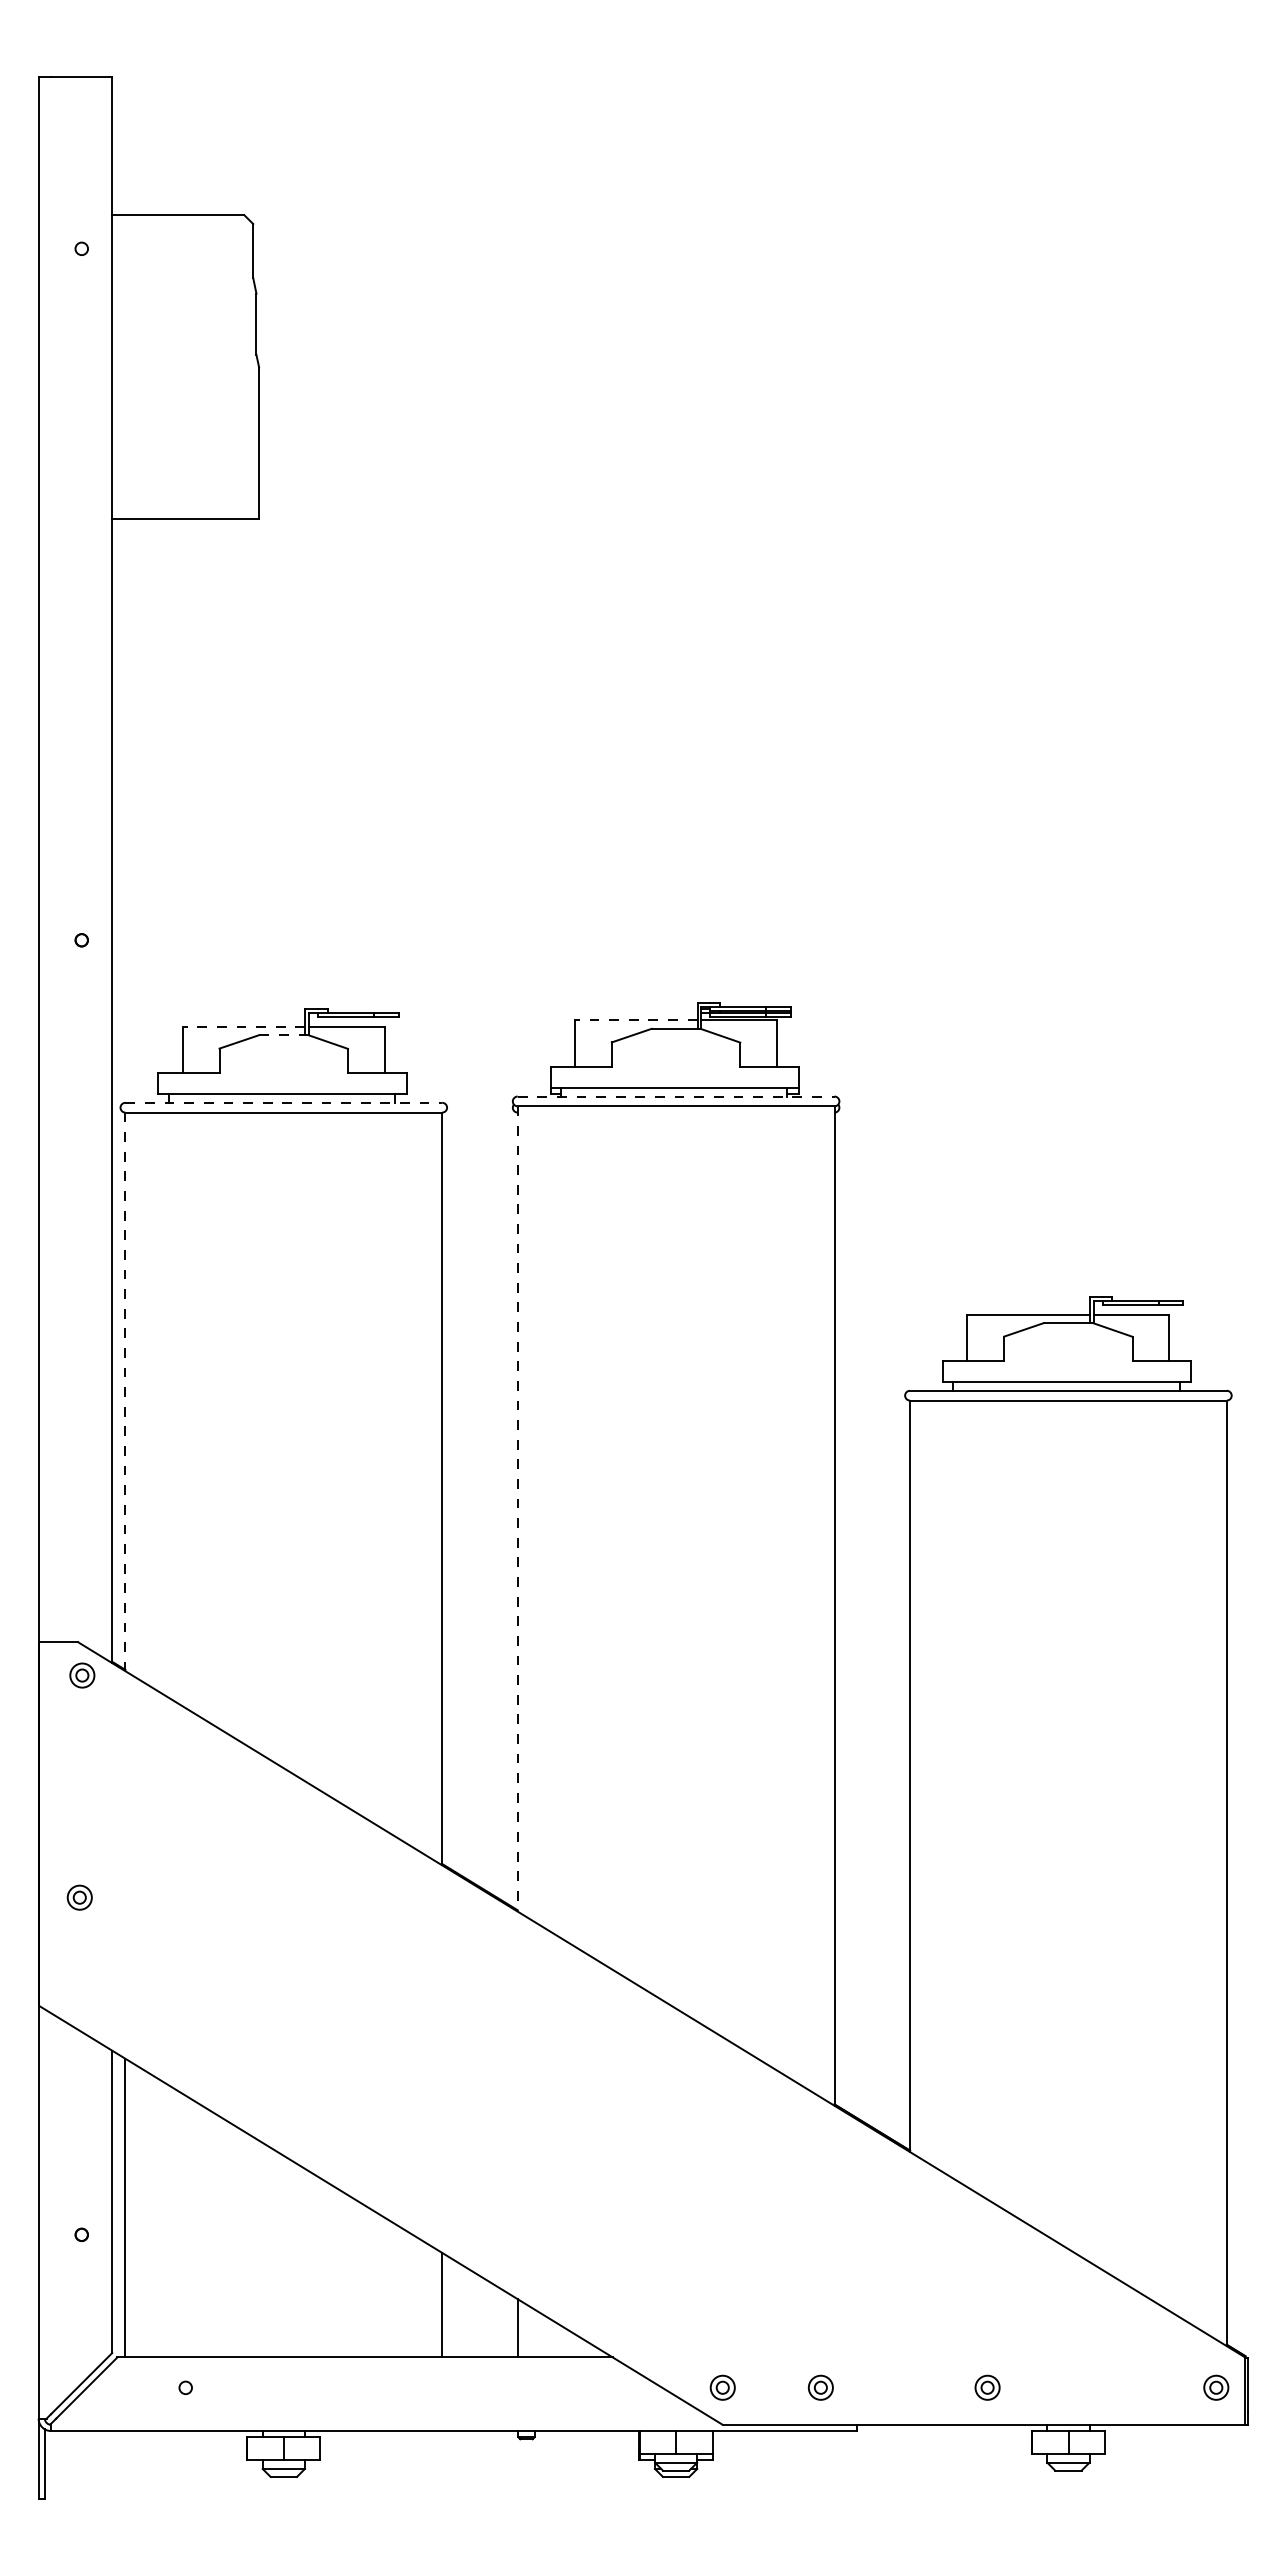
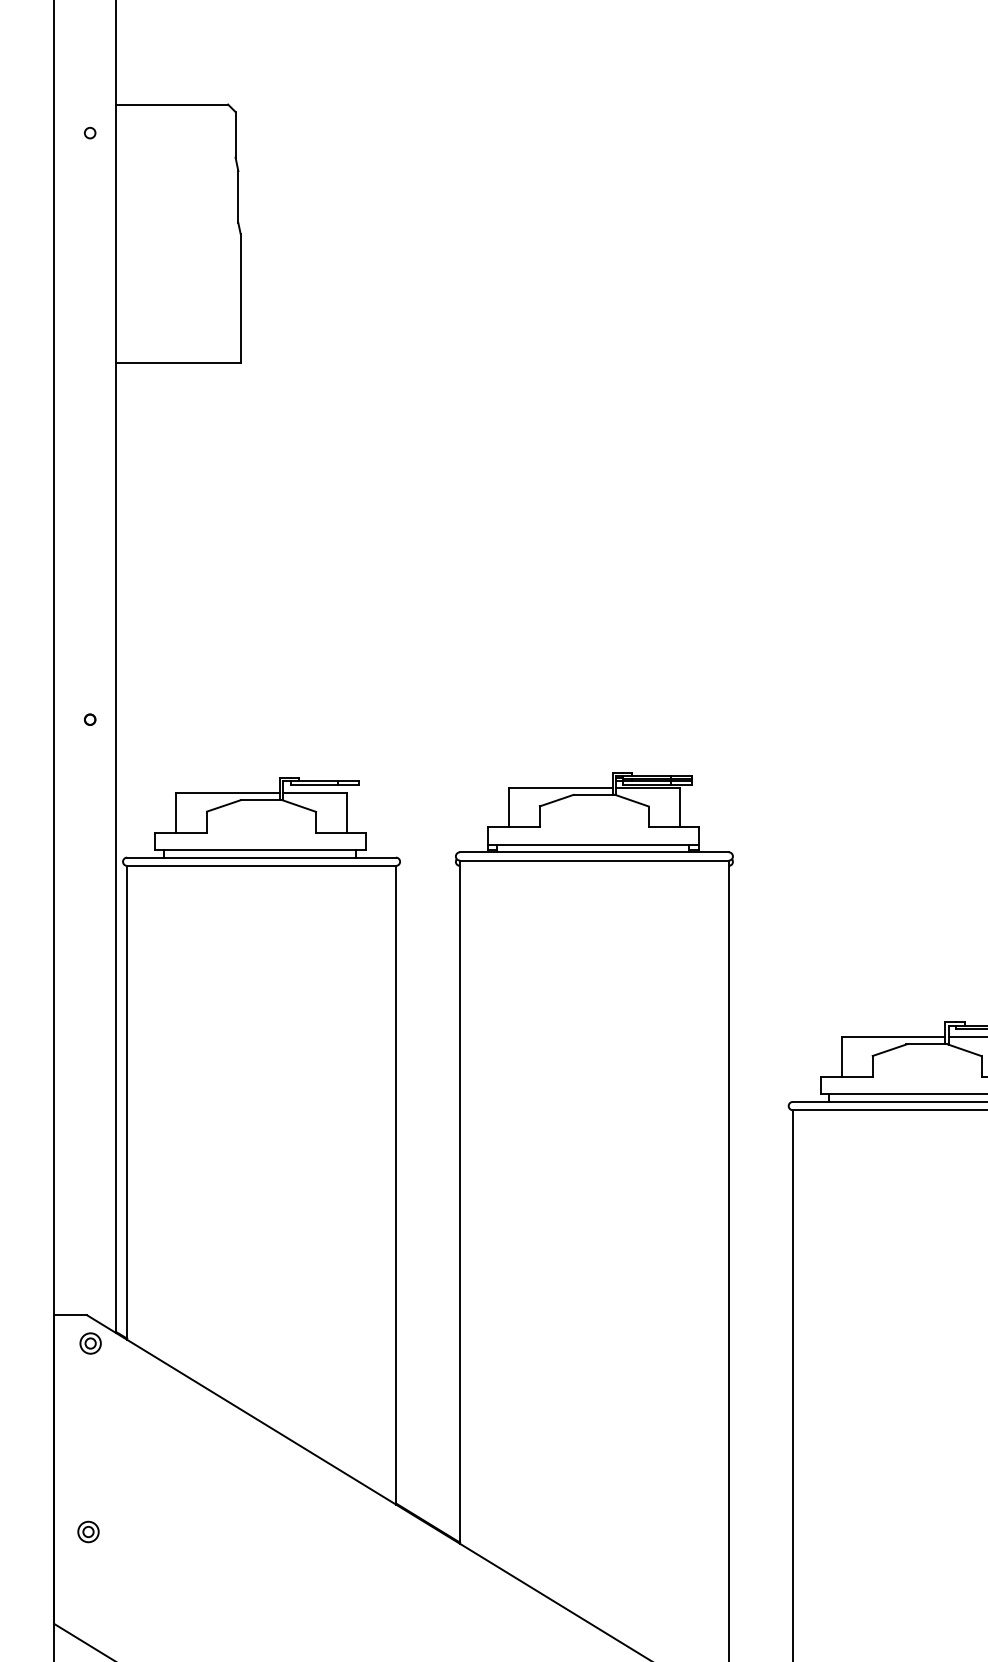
line: (635, 1020) -> (559, 787), dashed -> solid
line: (243, 1026) -> (227, 792), dashed -> solid
line: (283, 1035) -> (261, 800), dashed -> solid
line: (676, 1096) -> (594, 852), dashed -> solid
line: (284, 1102) -> (262, 857), dashed -> solid
line: (125, 1392) -> (127, 1103), dashed -> solid
line: (517, 1508) -> (459, 1201), dashed -> solid

